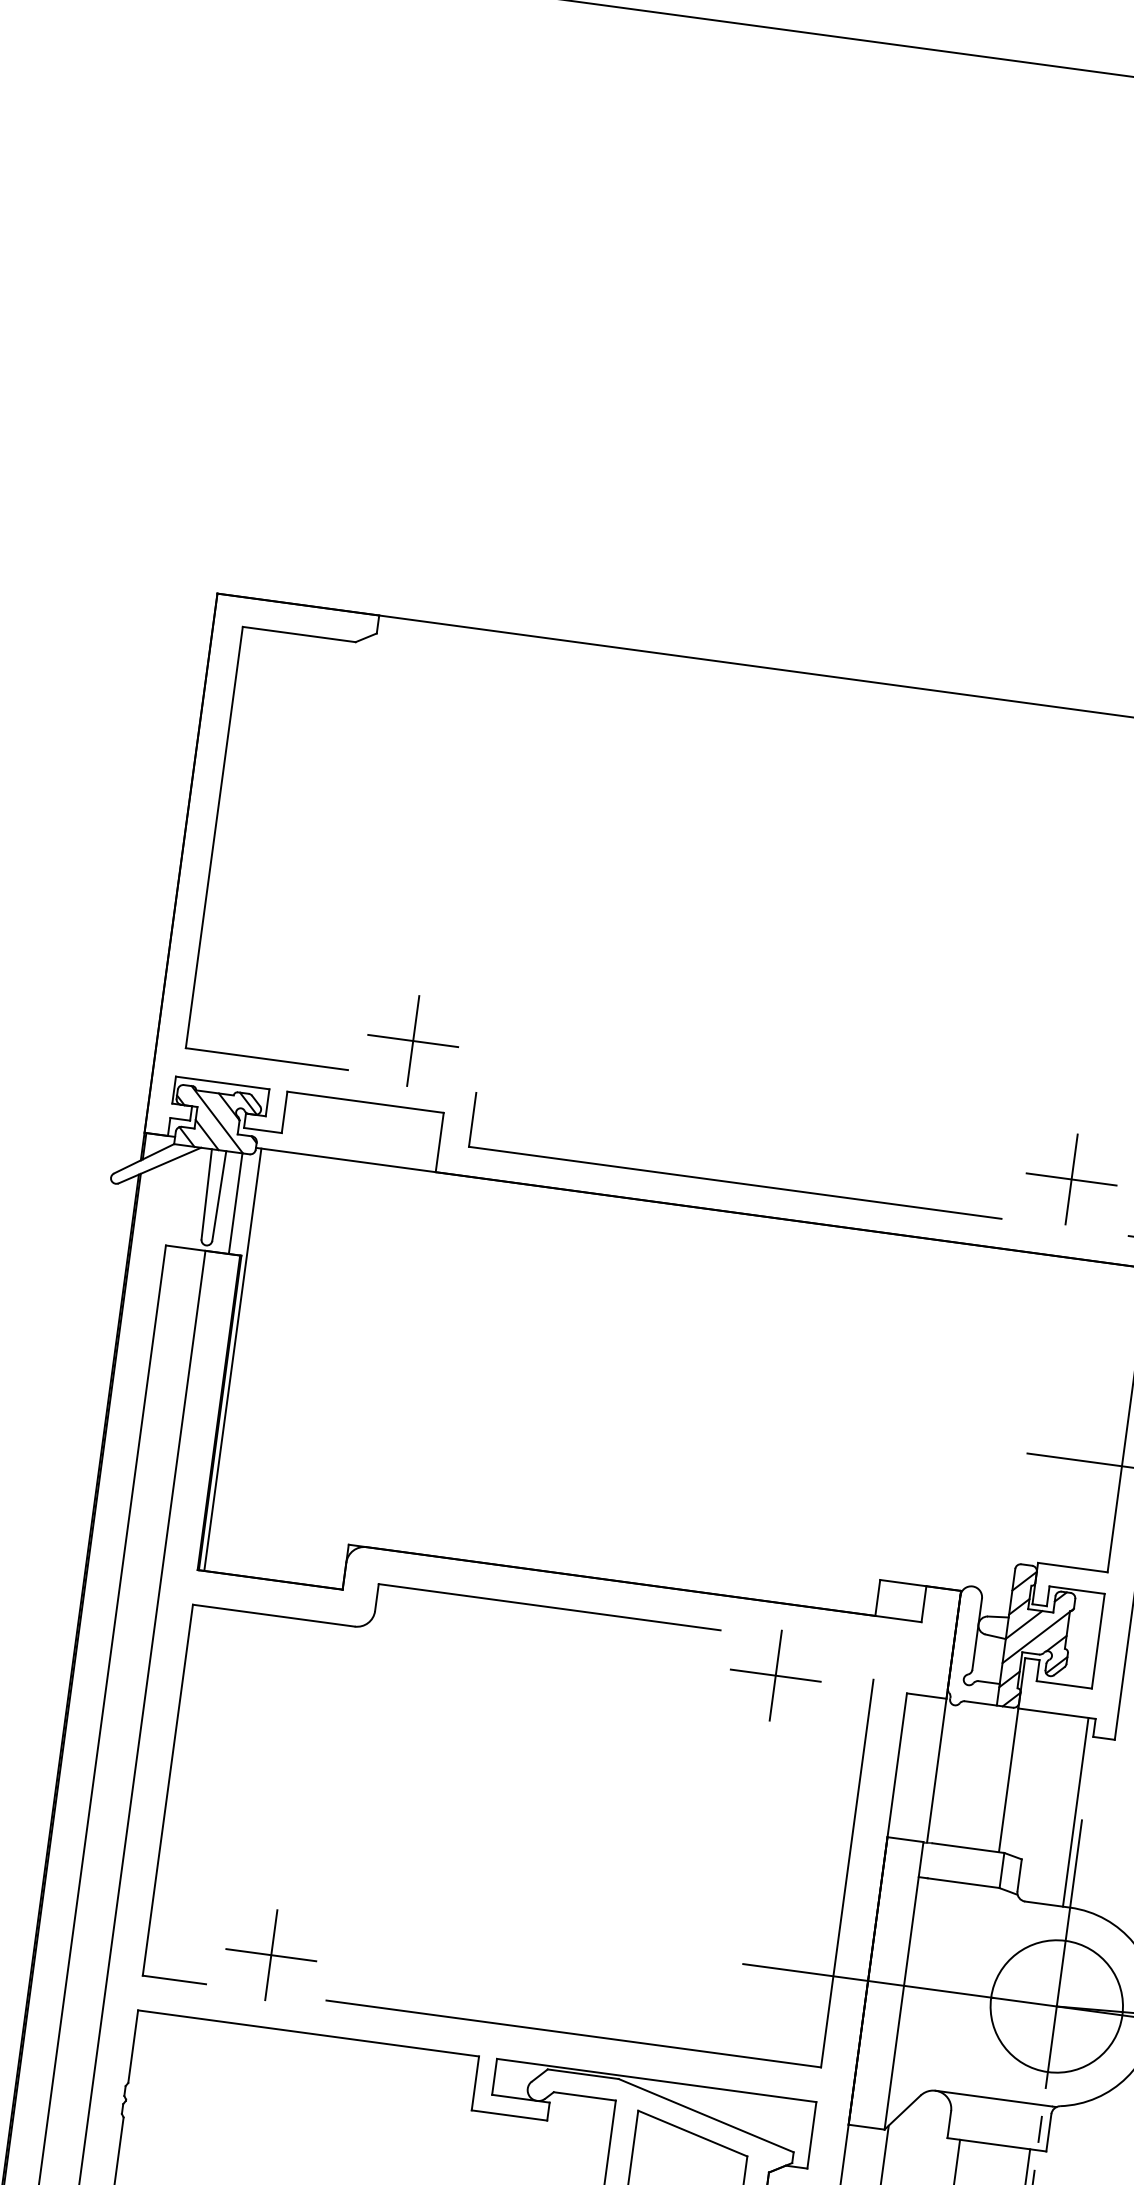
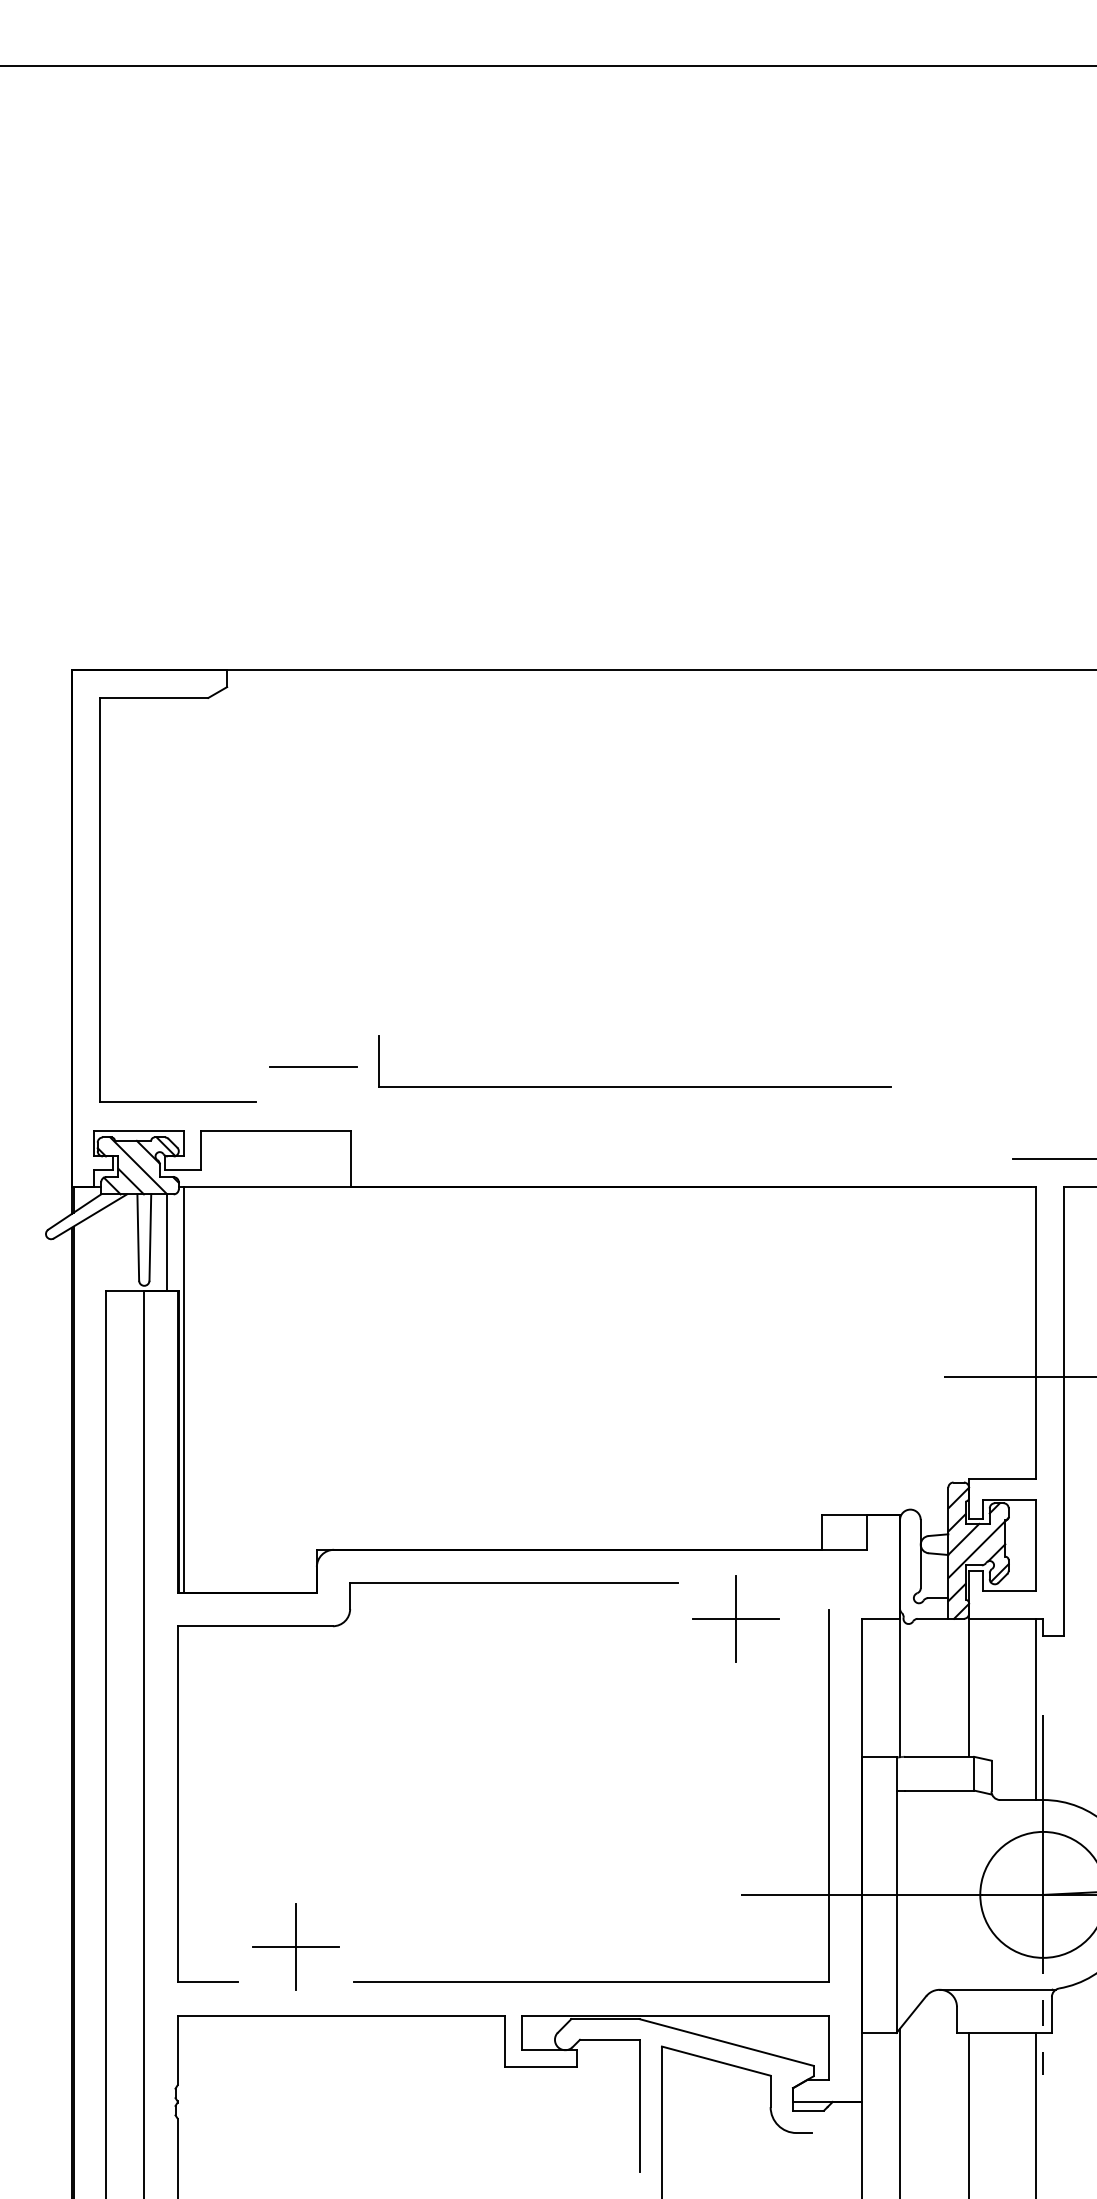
line: (413, 1040) -> (313, 1066), removed
part: (1071, 1178) -> (951, 1112), removed
part: (734, 1181) -> (634, 1086), moved

